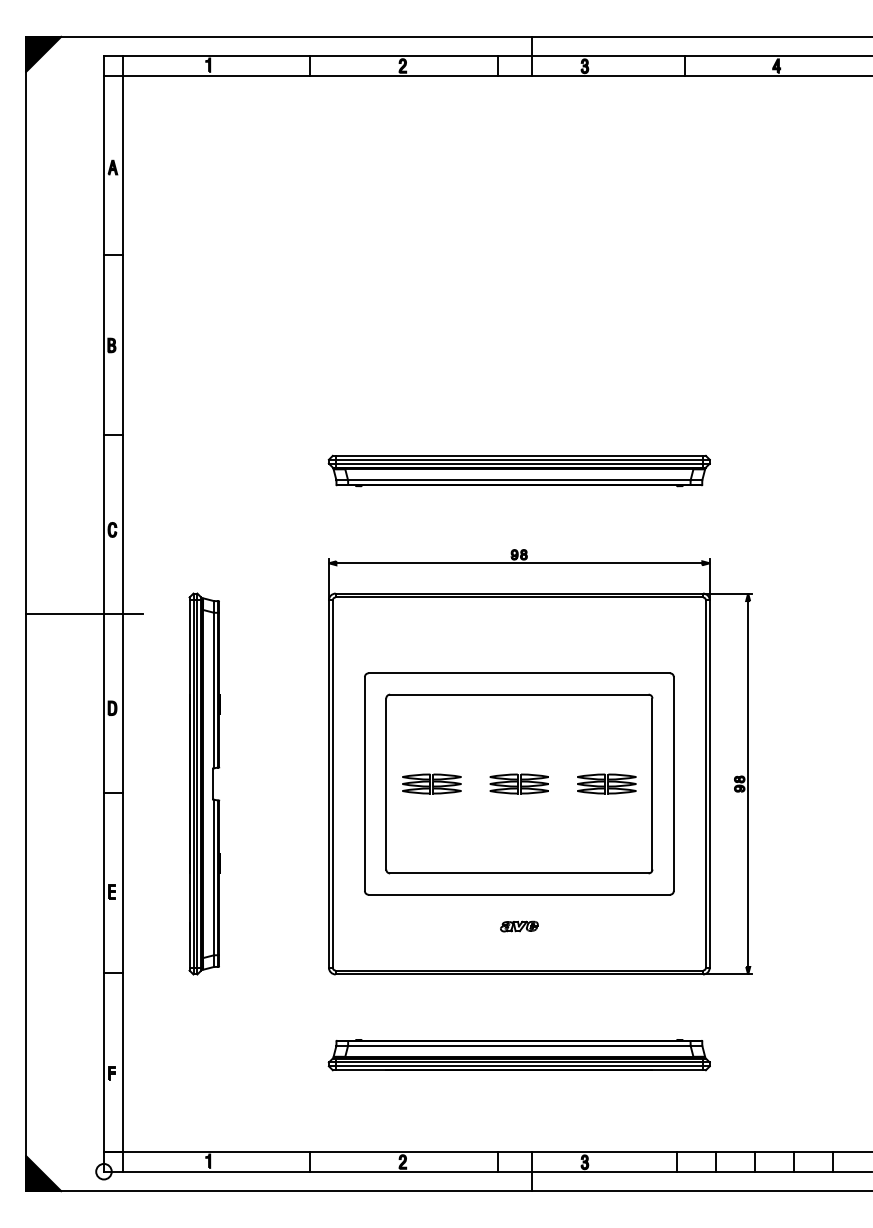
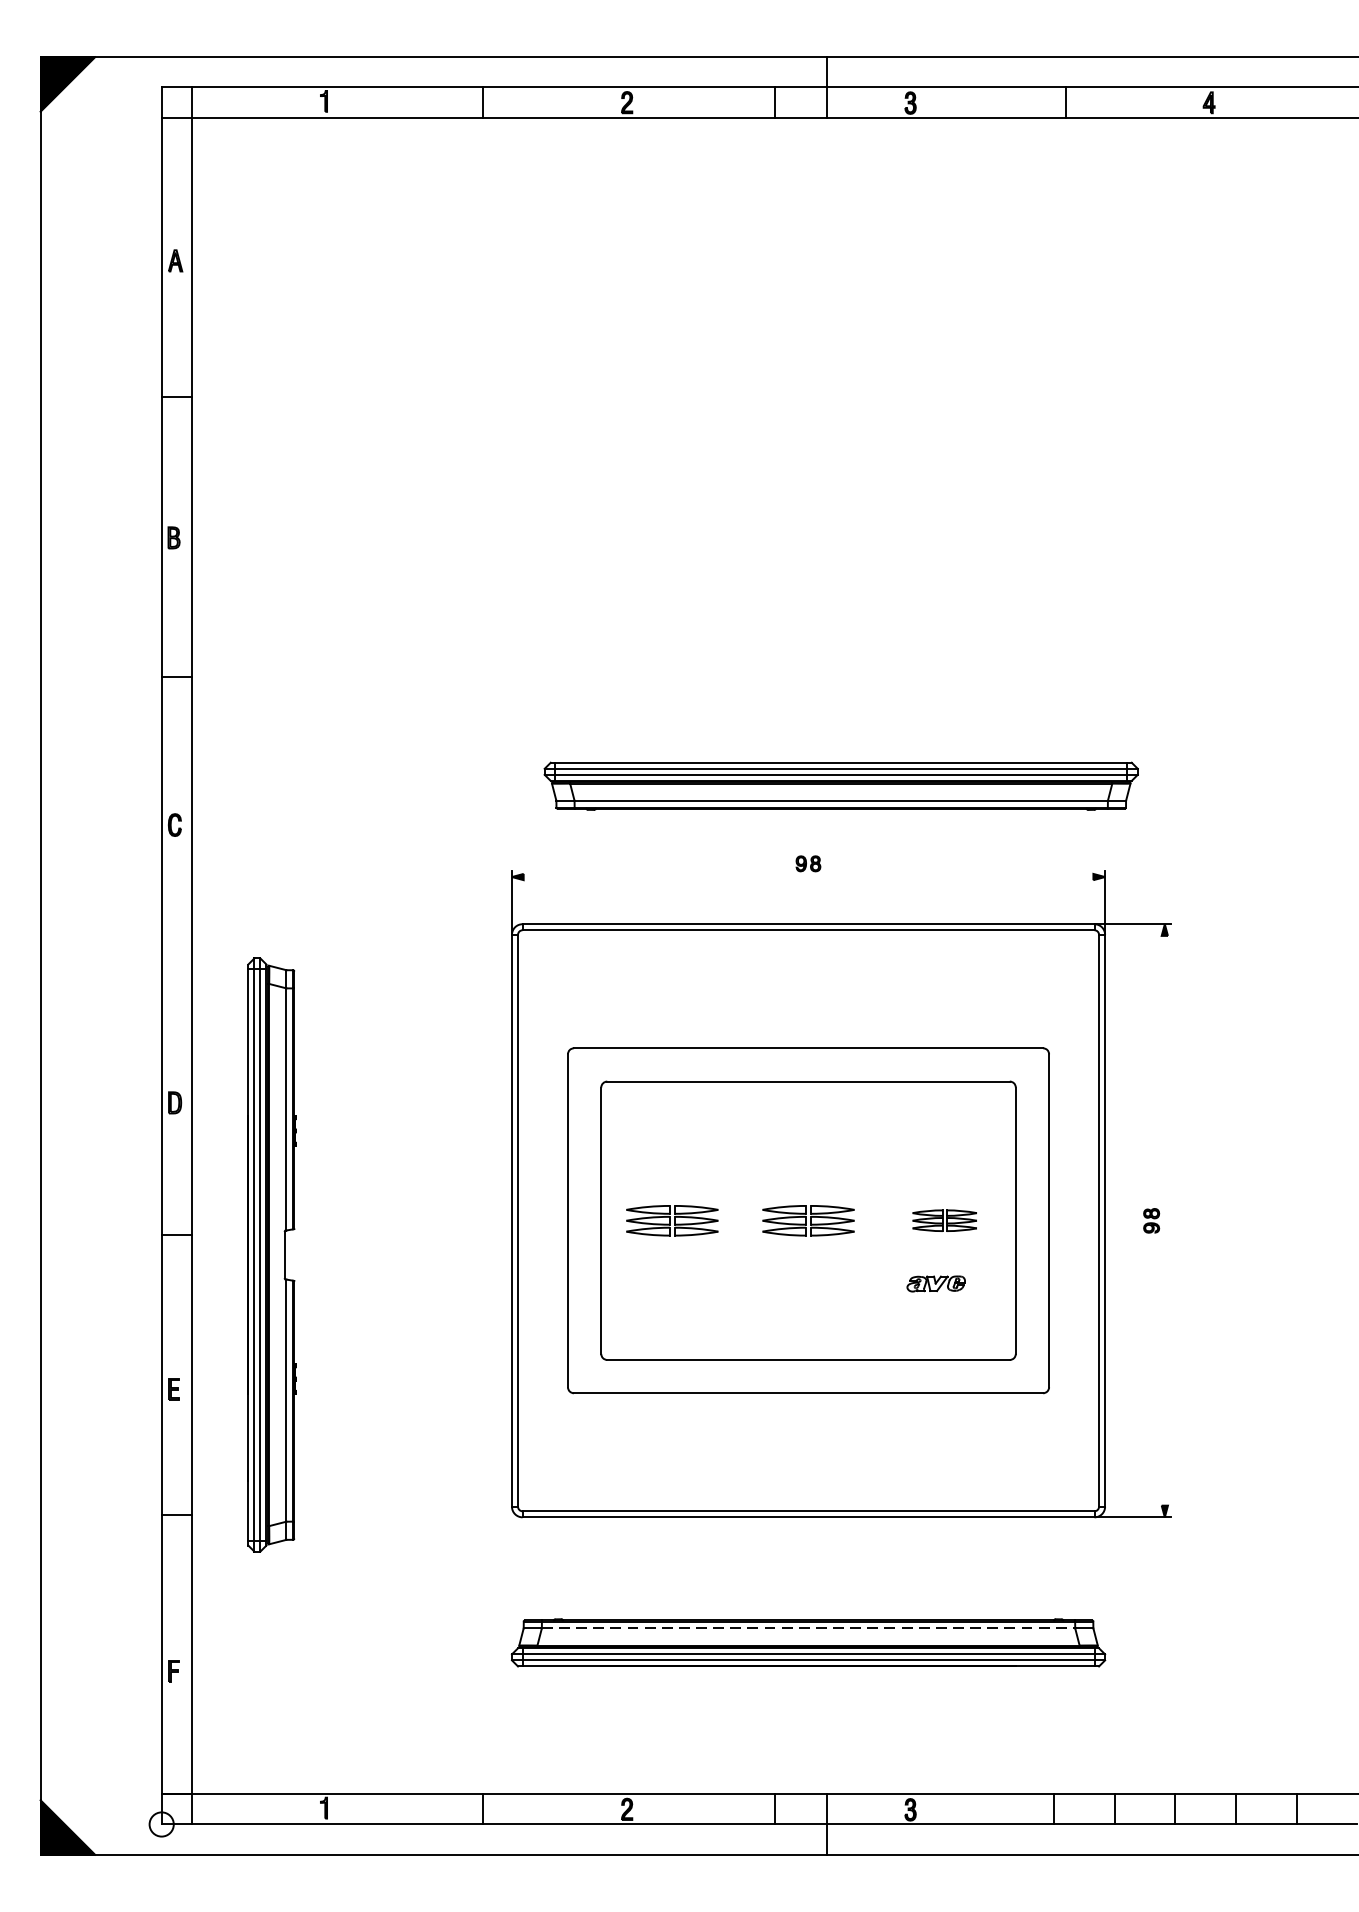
part: (518, 470) -> (839, 785), moved
line: (519, 563) -> (808, 877), removed
line: (84, 614) -> (131, 956), removed
part: (204, 783) -> (271, 1254), moved
part: (606, 783) -> (944, 1219), size x0.7
line: (748, 783) -> (1165, 1219), removed
part: (519, 926) -> (936, 1283), moved
line: (519, 1045) -> (808, 1627), solid -> dashed

